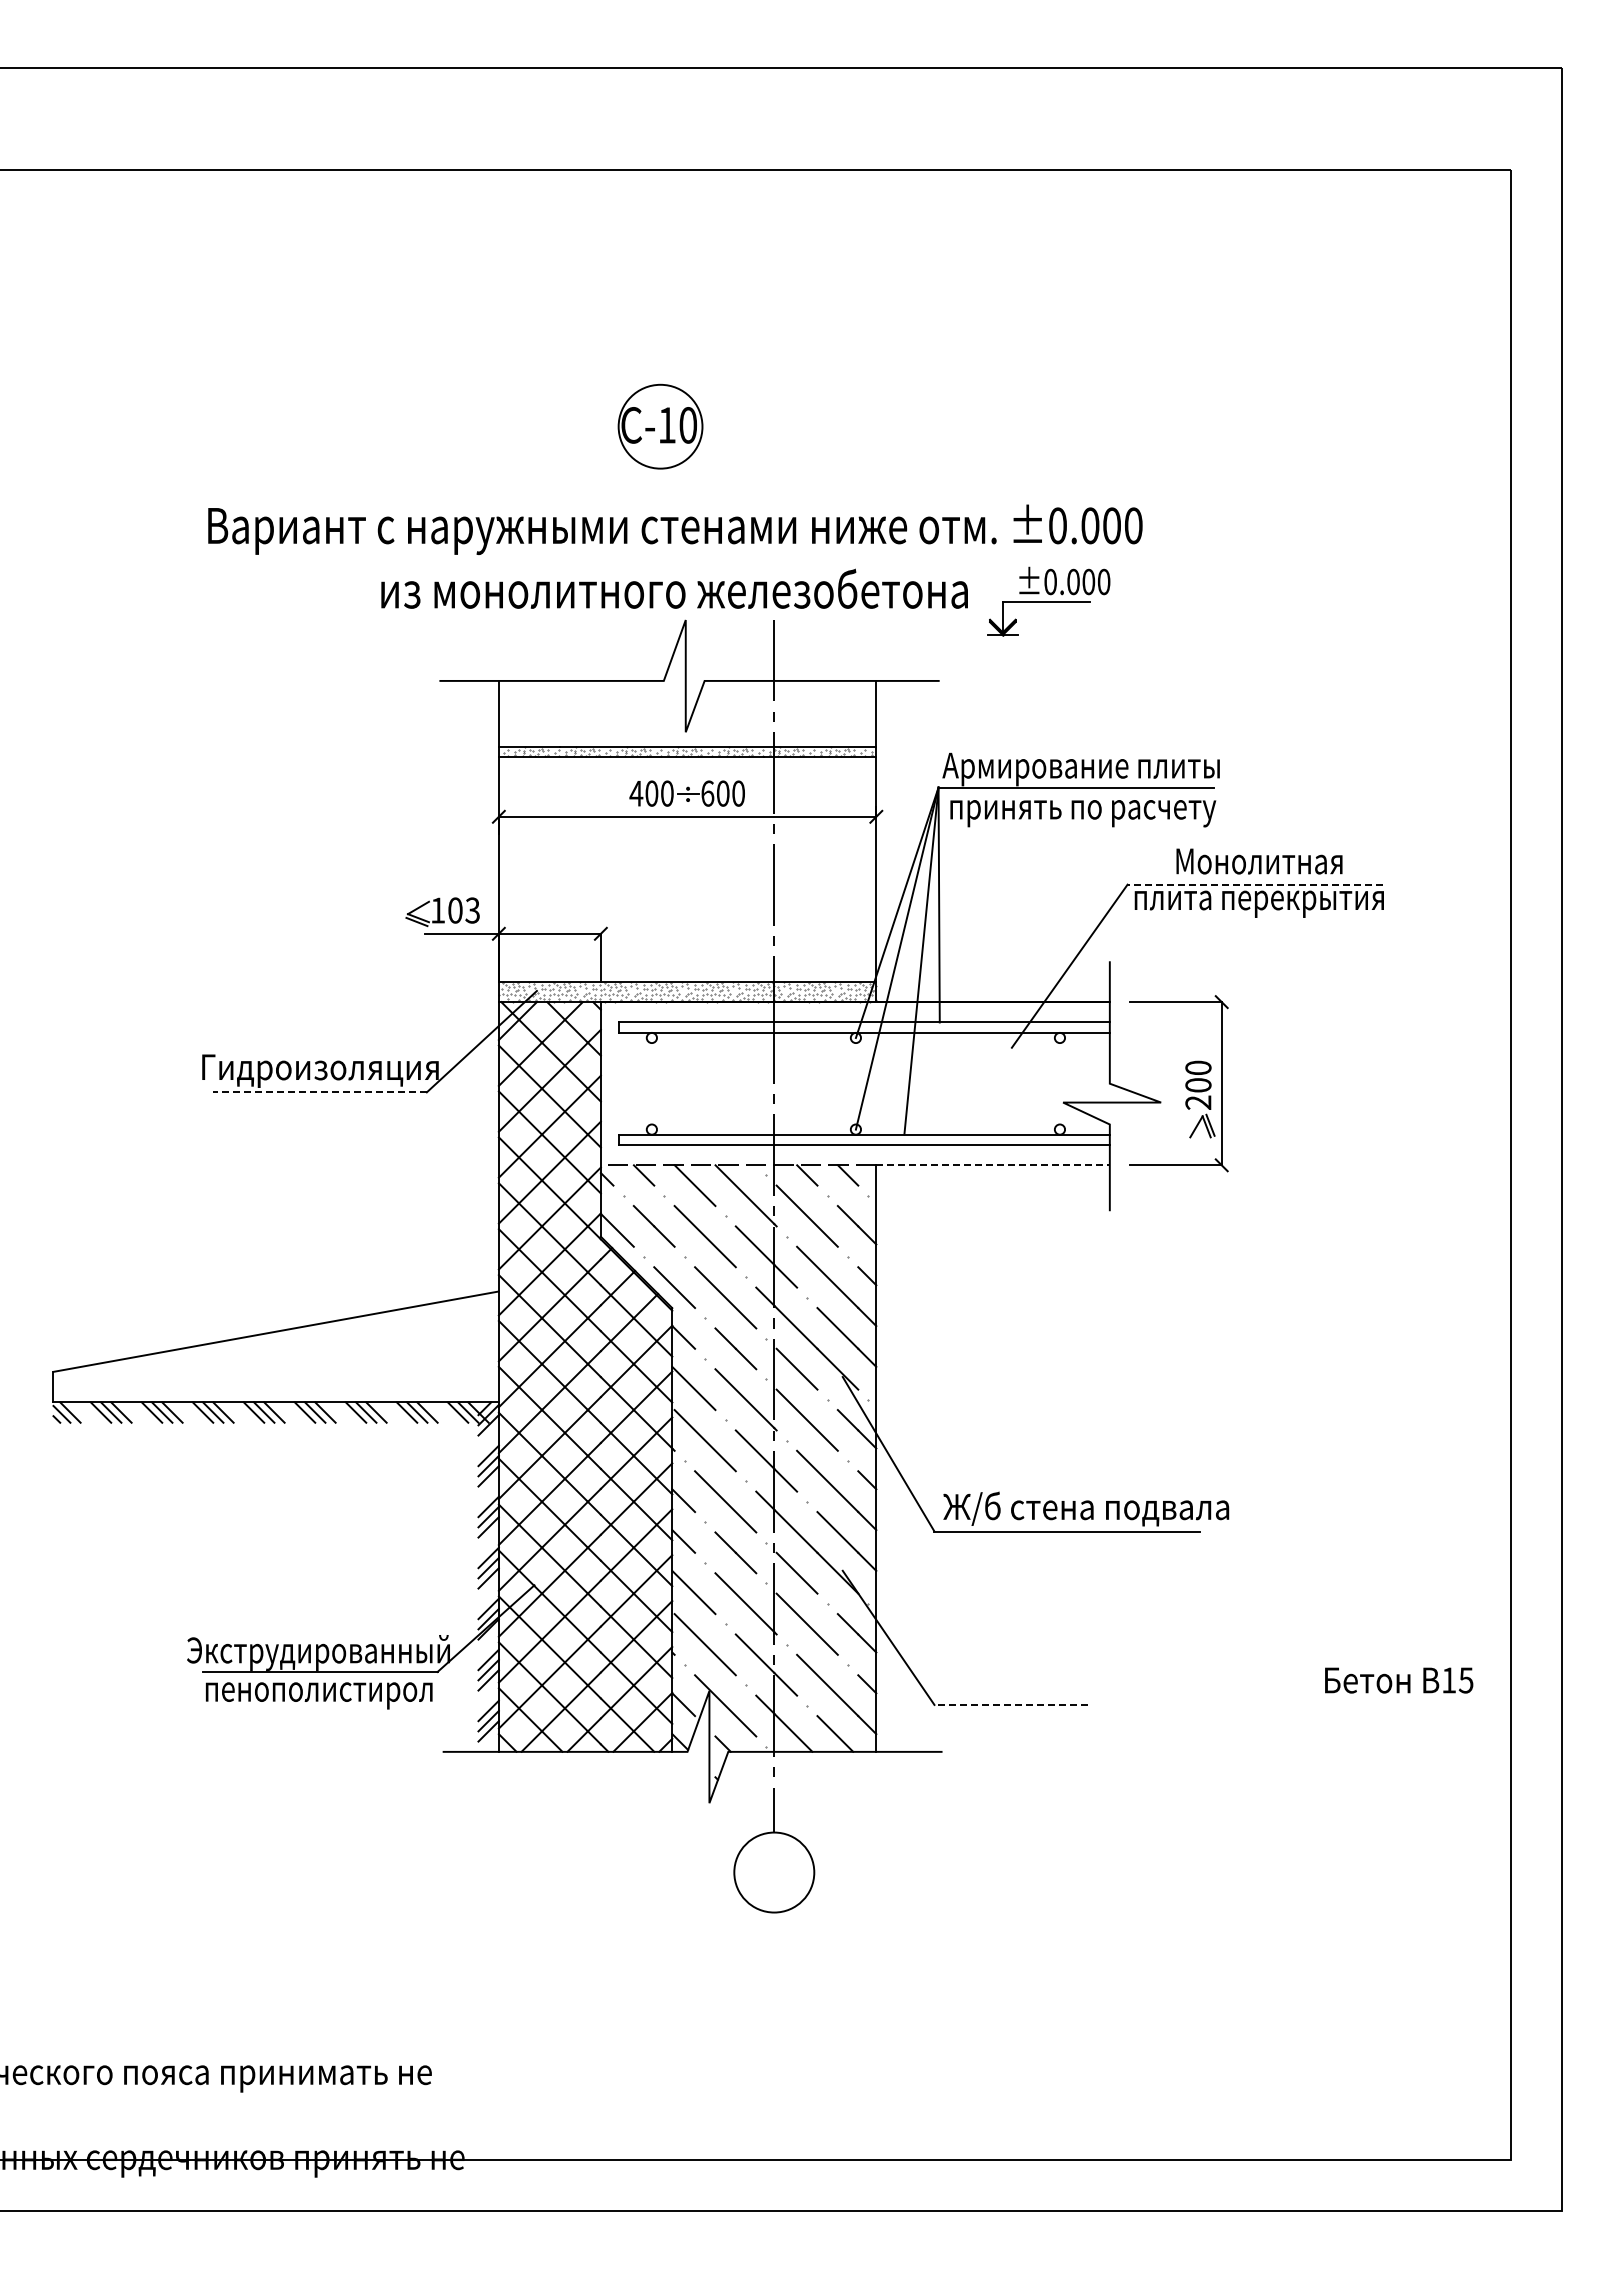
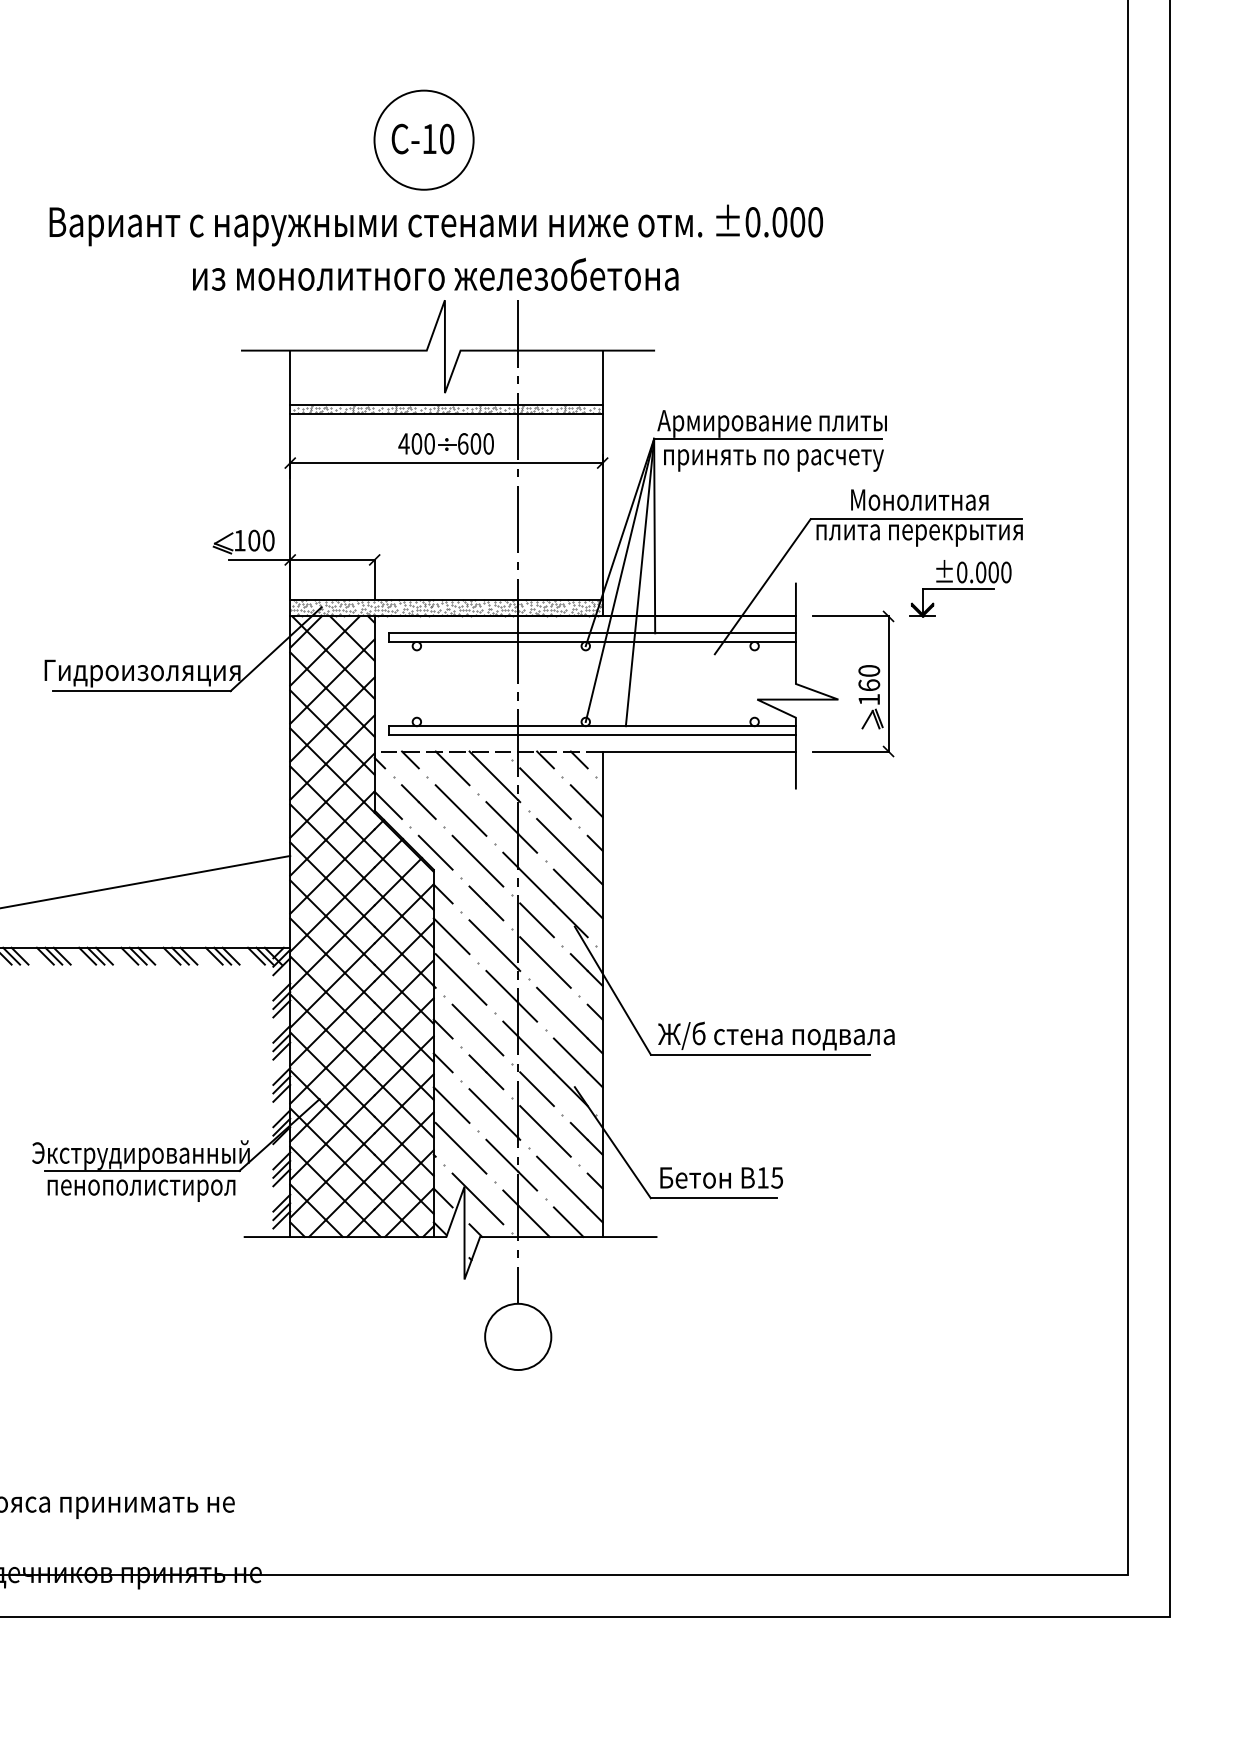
circle: (660, 426) -> (424, 140), size x1.43
part: (1048, 601) -> (960, 588), moved
line: (1255, 884) -> (916, 519), dashed -> solid
text: (472, 910) -> (268, 540), 103 -> 100
line: (319, 1092) -> (141, 691), dashed -> solid
text: (1198, 1093) -> (869, 692), 200 -> 160
line: (993, 1165) -> (699, 751), dashed -> solid
text: (1399, 1680) -> (721, 1177), moved
line: (1010, 1704) -> (713, 1197), dashed -> solid

